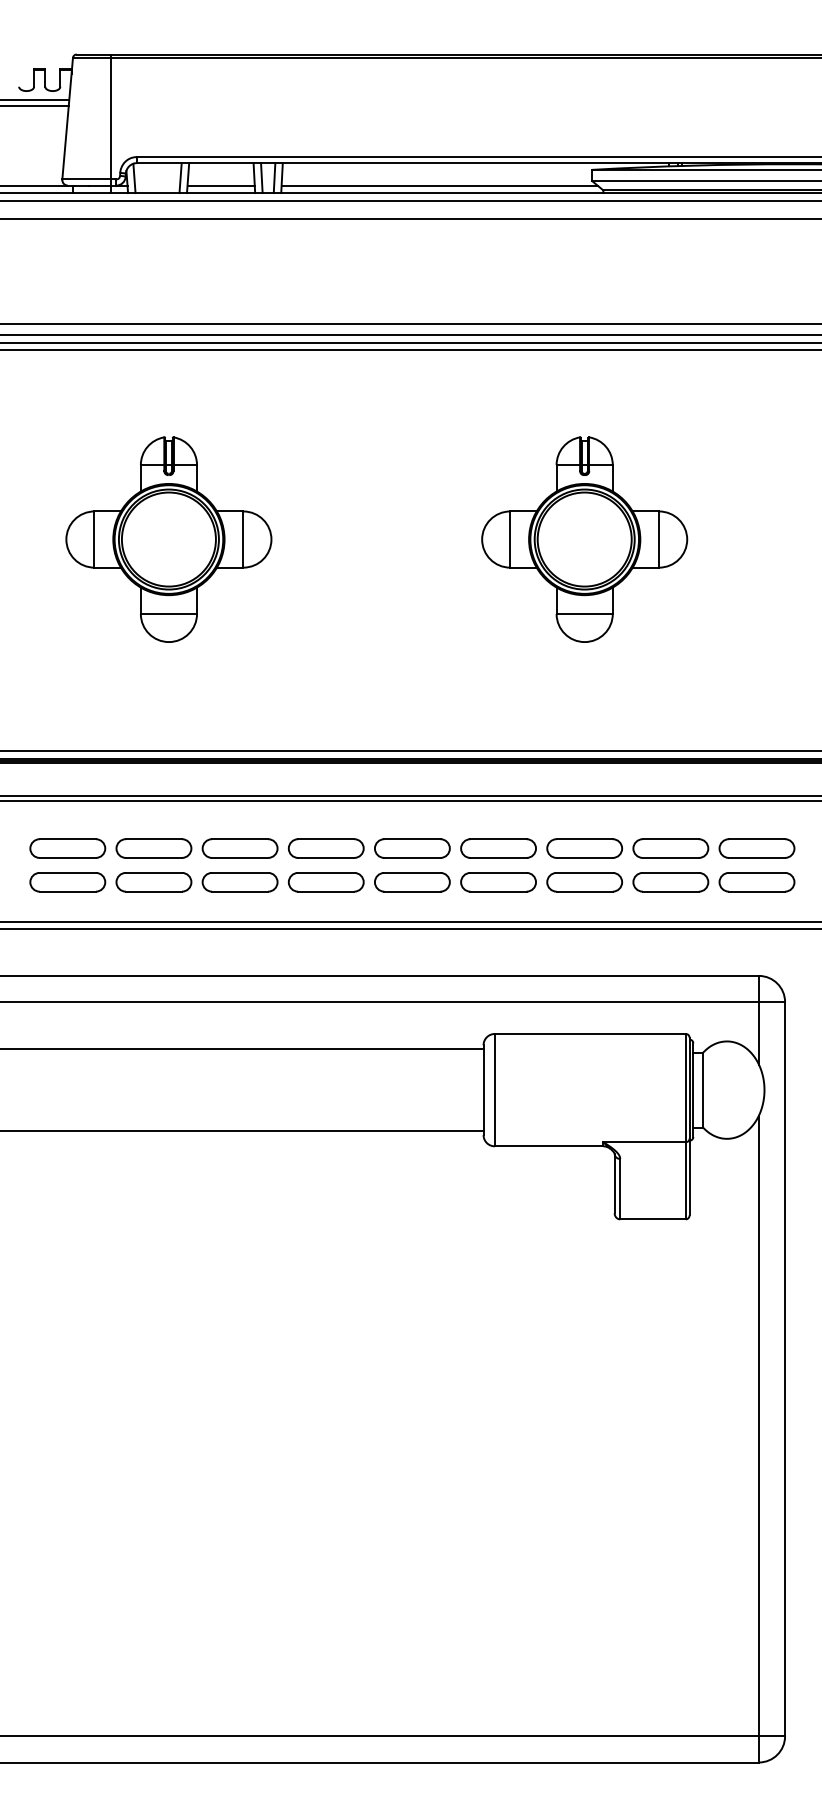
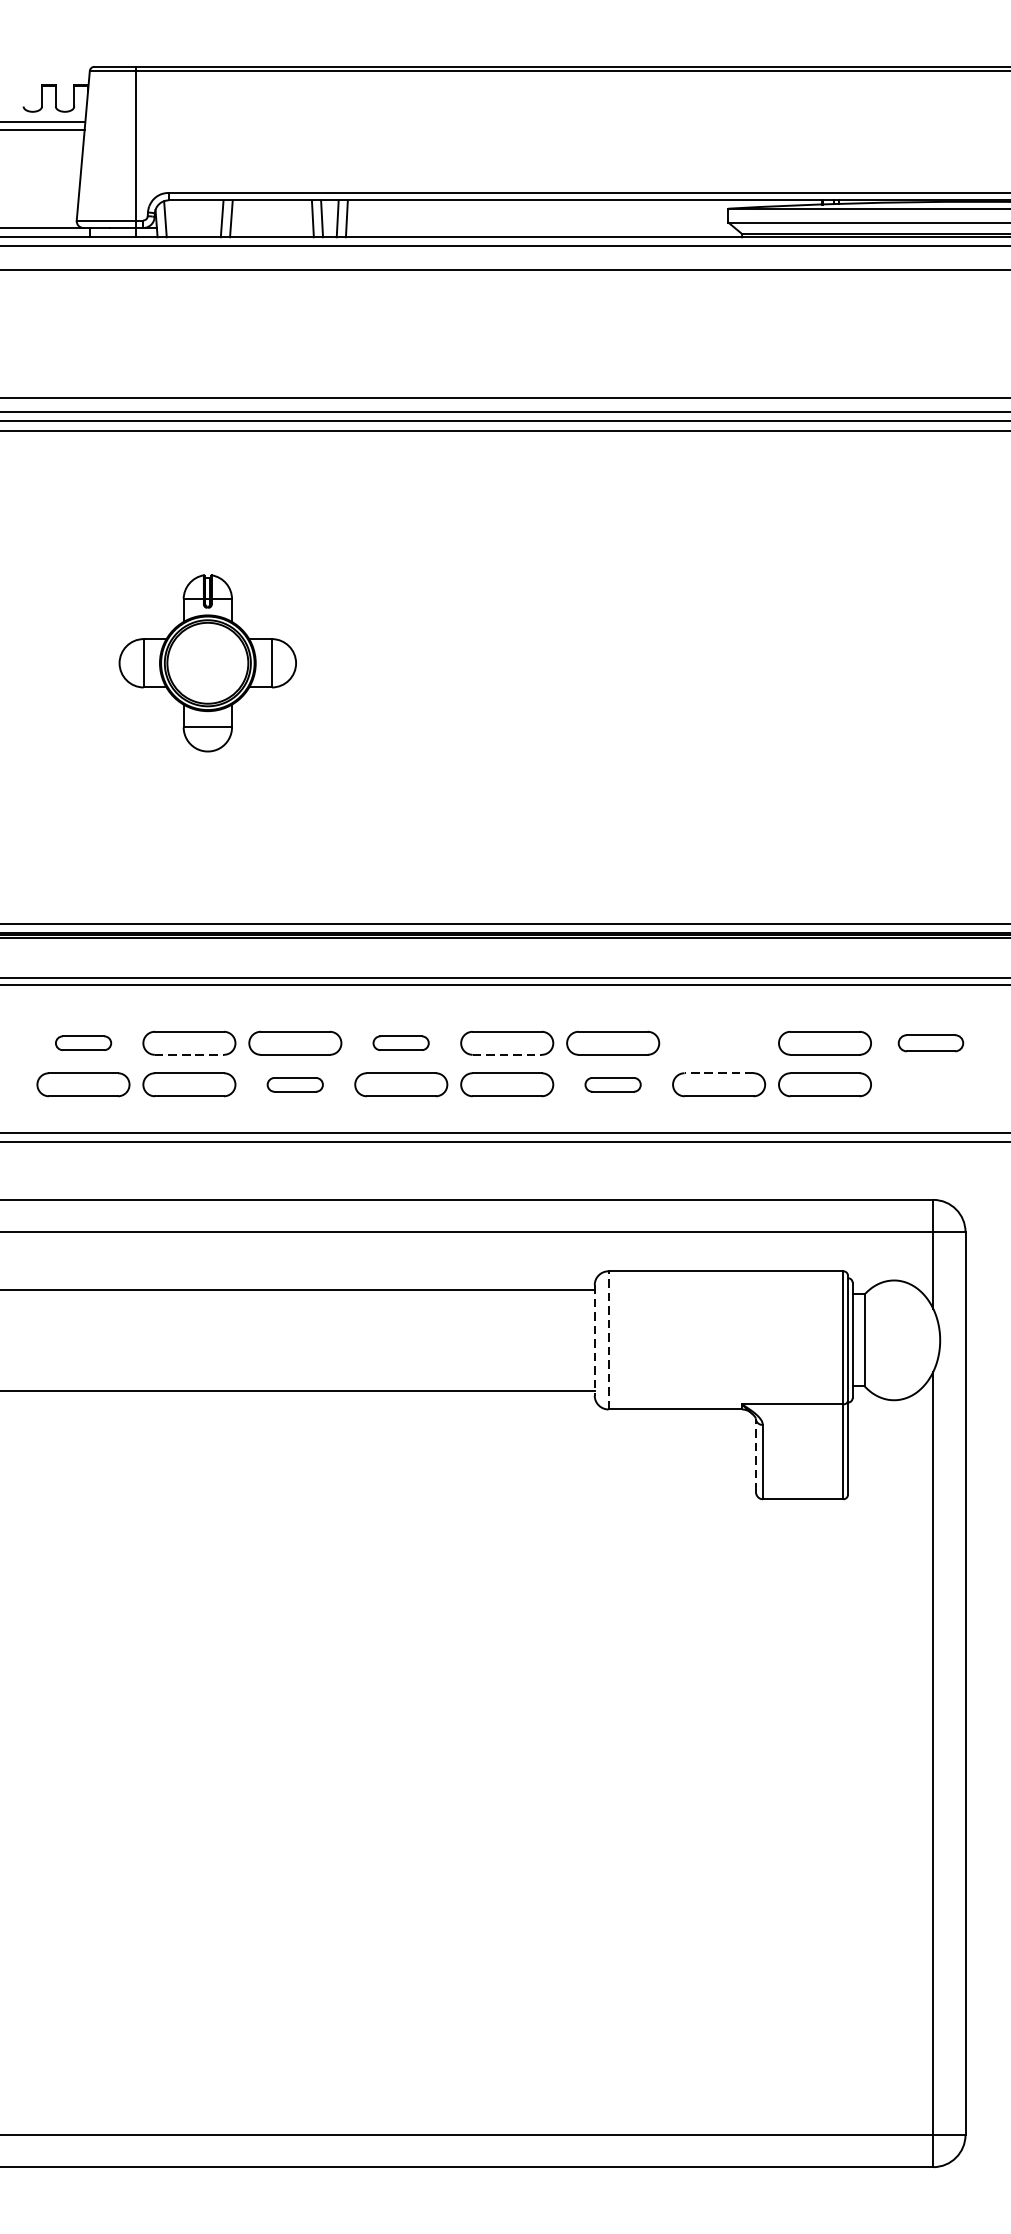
line: (220, 185) -> (271, 227), removed
line: (439, 185) -> (540, 227), removed
part: (168, 539) -> (207, 663), size x0.7
part: (584, 539) -> (718, 663), removed
part: (67, 848) -> (83, 1043), size x0.6
part: (325, 848) -> (400, 1043), size x0.6
part: (584, 848) -> (718, 1043), removed
part: (756, 848) -> (930, 1043), size x0.7
line: (154, 857) -> (190, 1054), solid -> dashed
line: (412, 857) -> (507, 1054), solid -> dashed
line: (584, 872) -> (718, 1072), solid -> dashed
part: (239, 882) -> (294, 1085), size x0.6
part: (498, 882) -> (613, 1085), size x0.6
part: (756, 882) -> (930, 1085), removed
line: (494, 1089) -> (608, 1339), solid -> dashed
line: (483, 1090) -> (594, 1340), solid -> dashed
line: (614, 1183) -> (755, 1455), solid -> dashed

